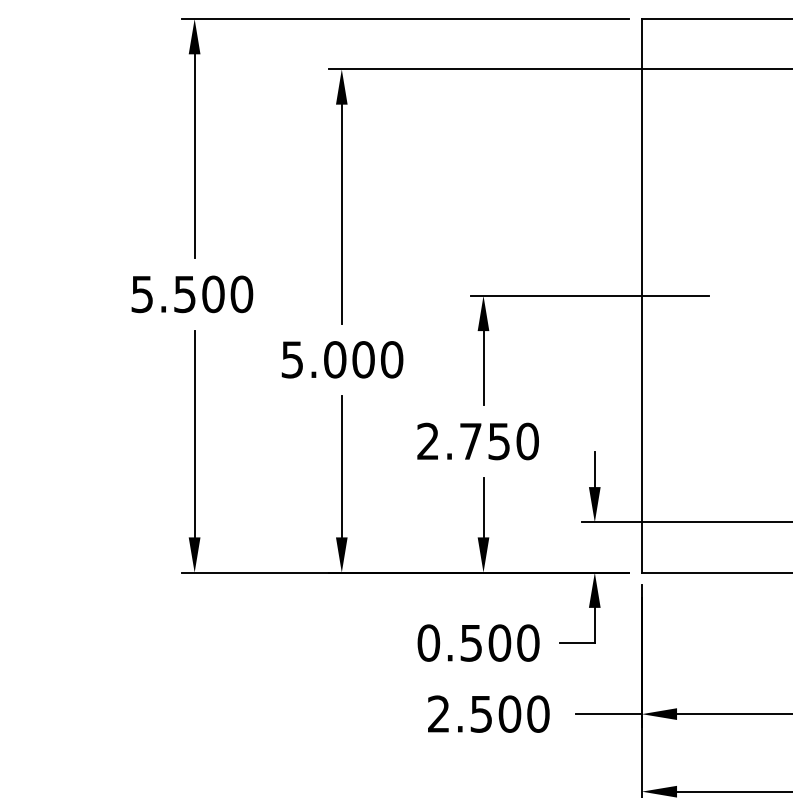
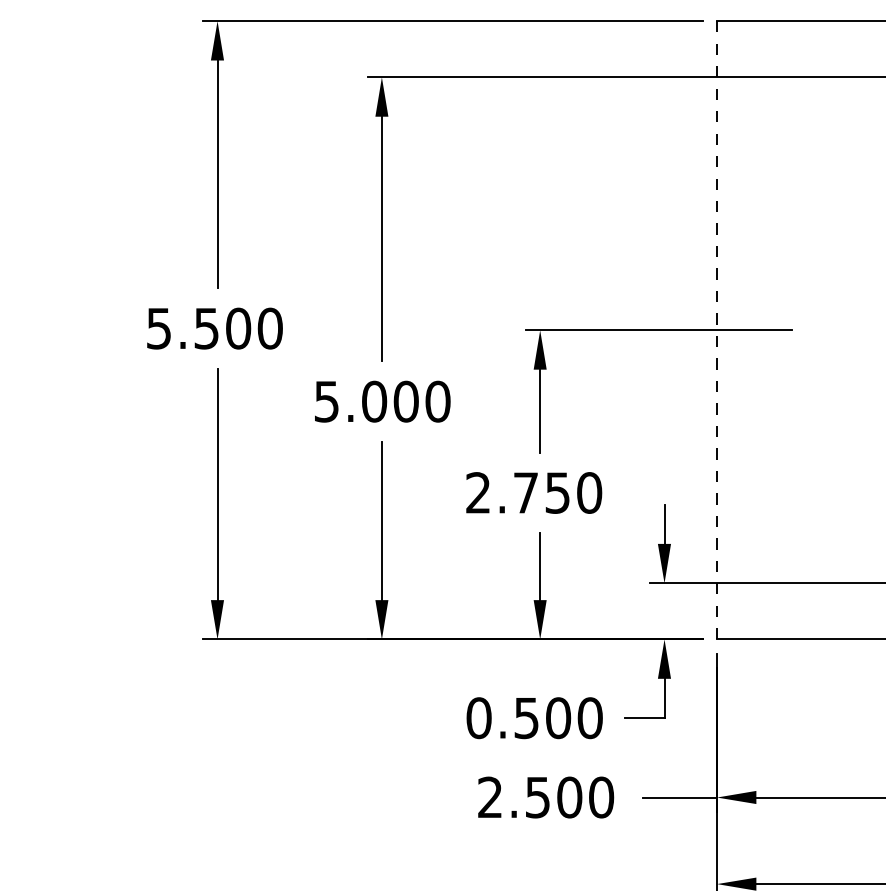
line: (641, 295) -> (716, 329), solid -> dashed

